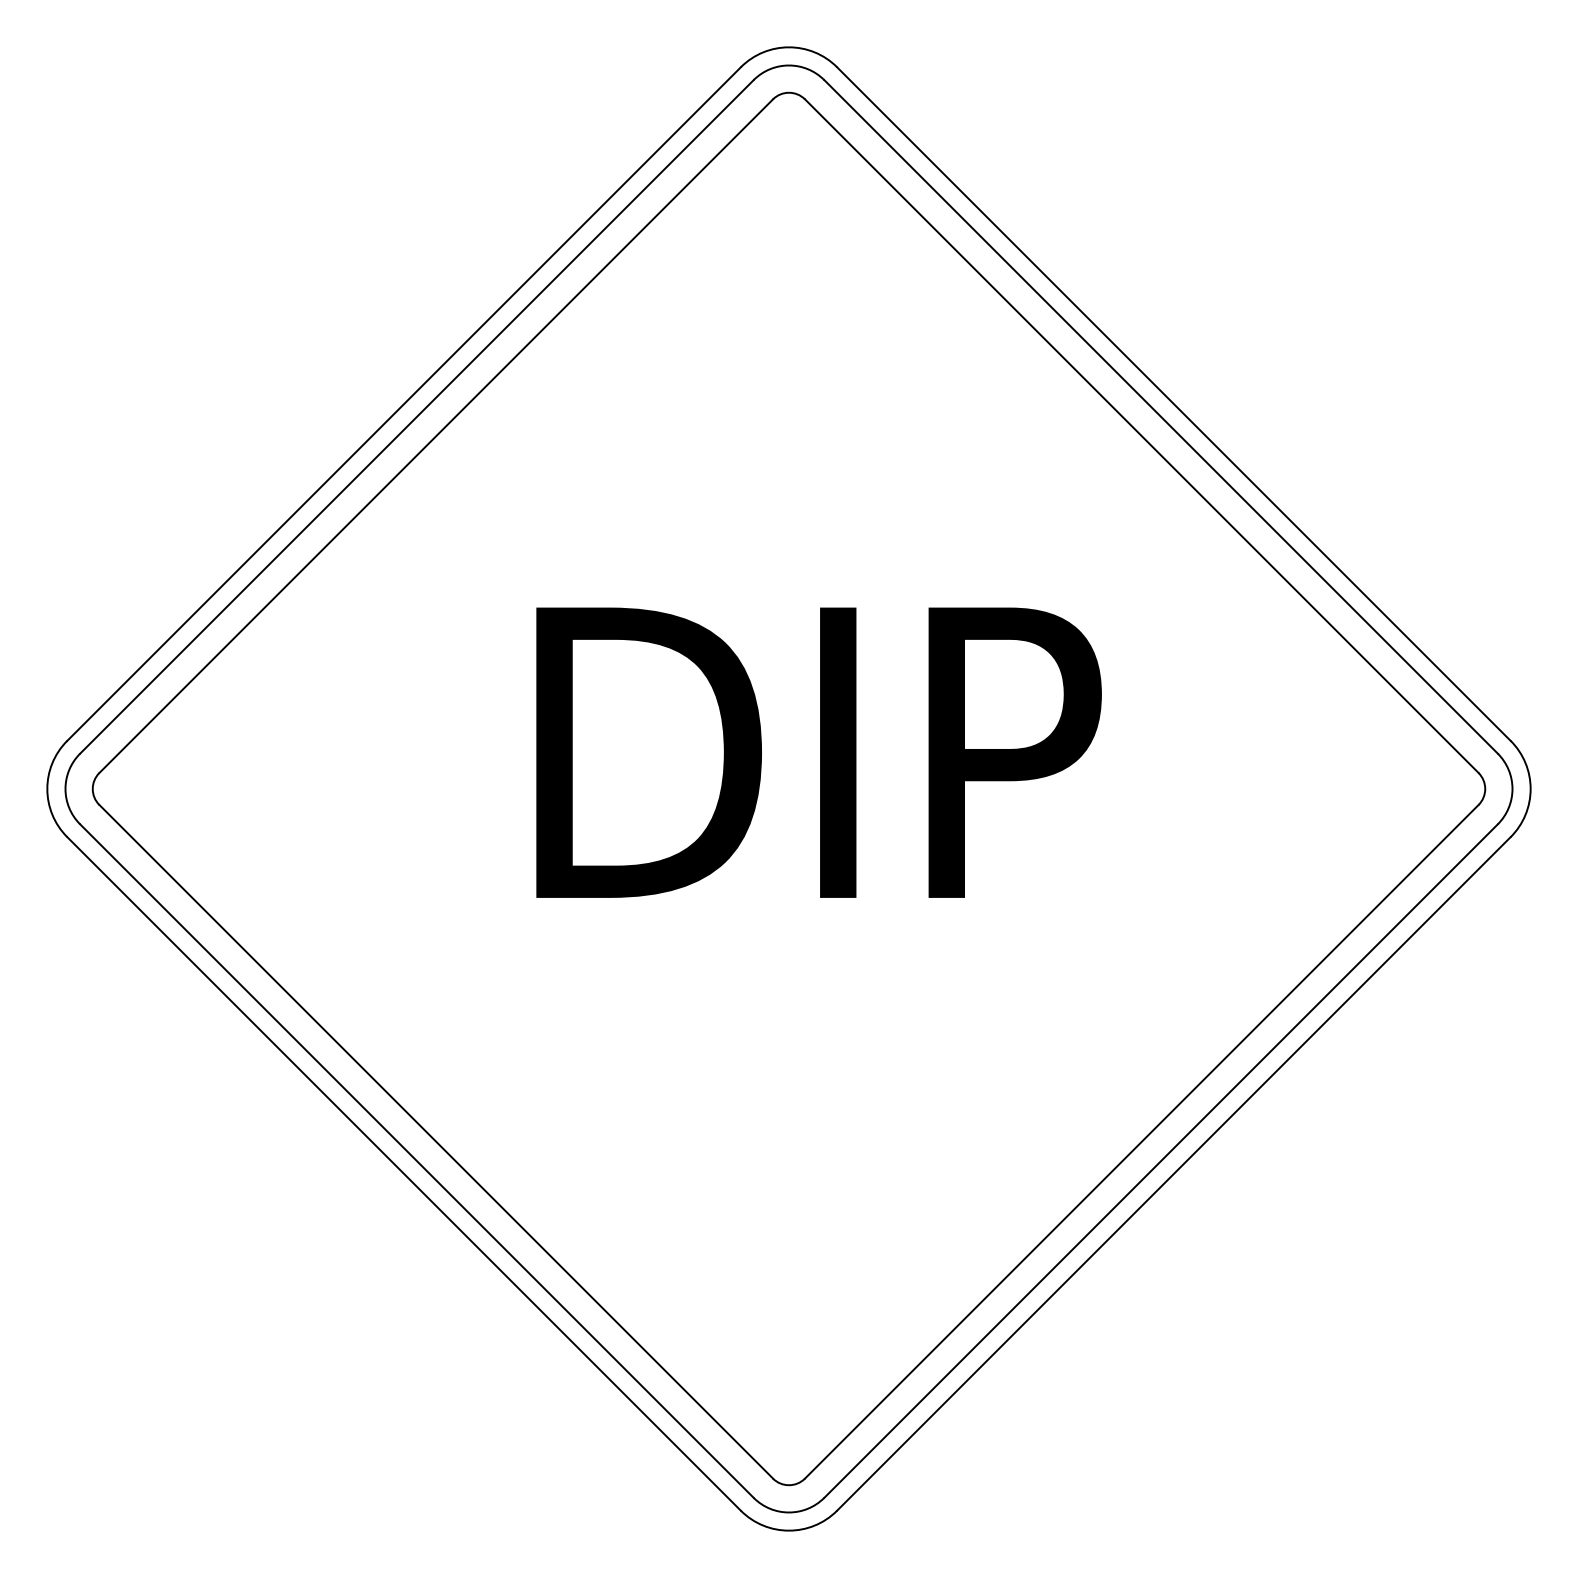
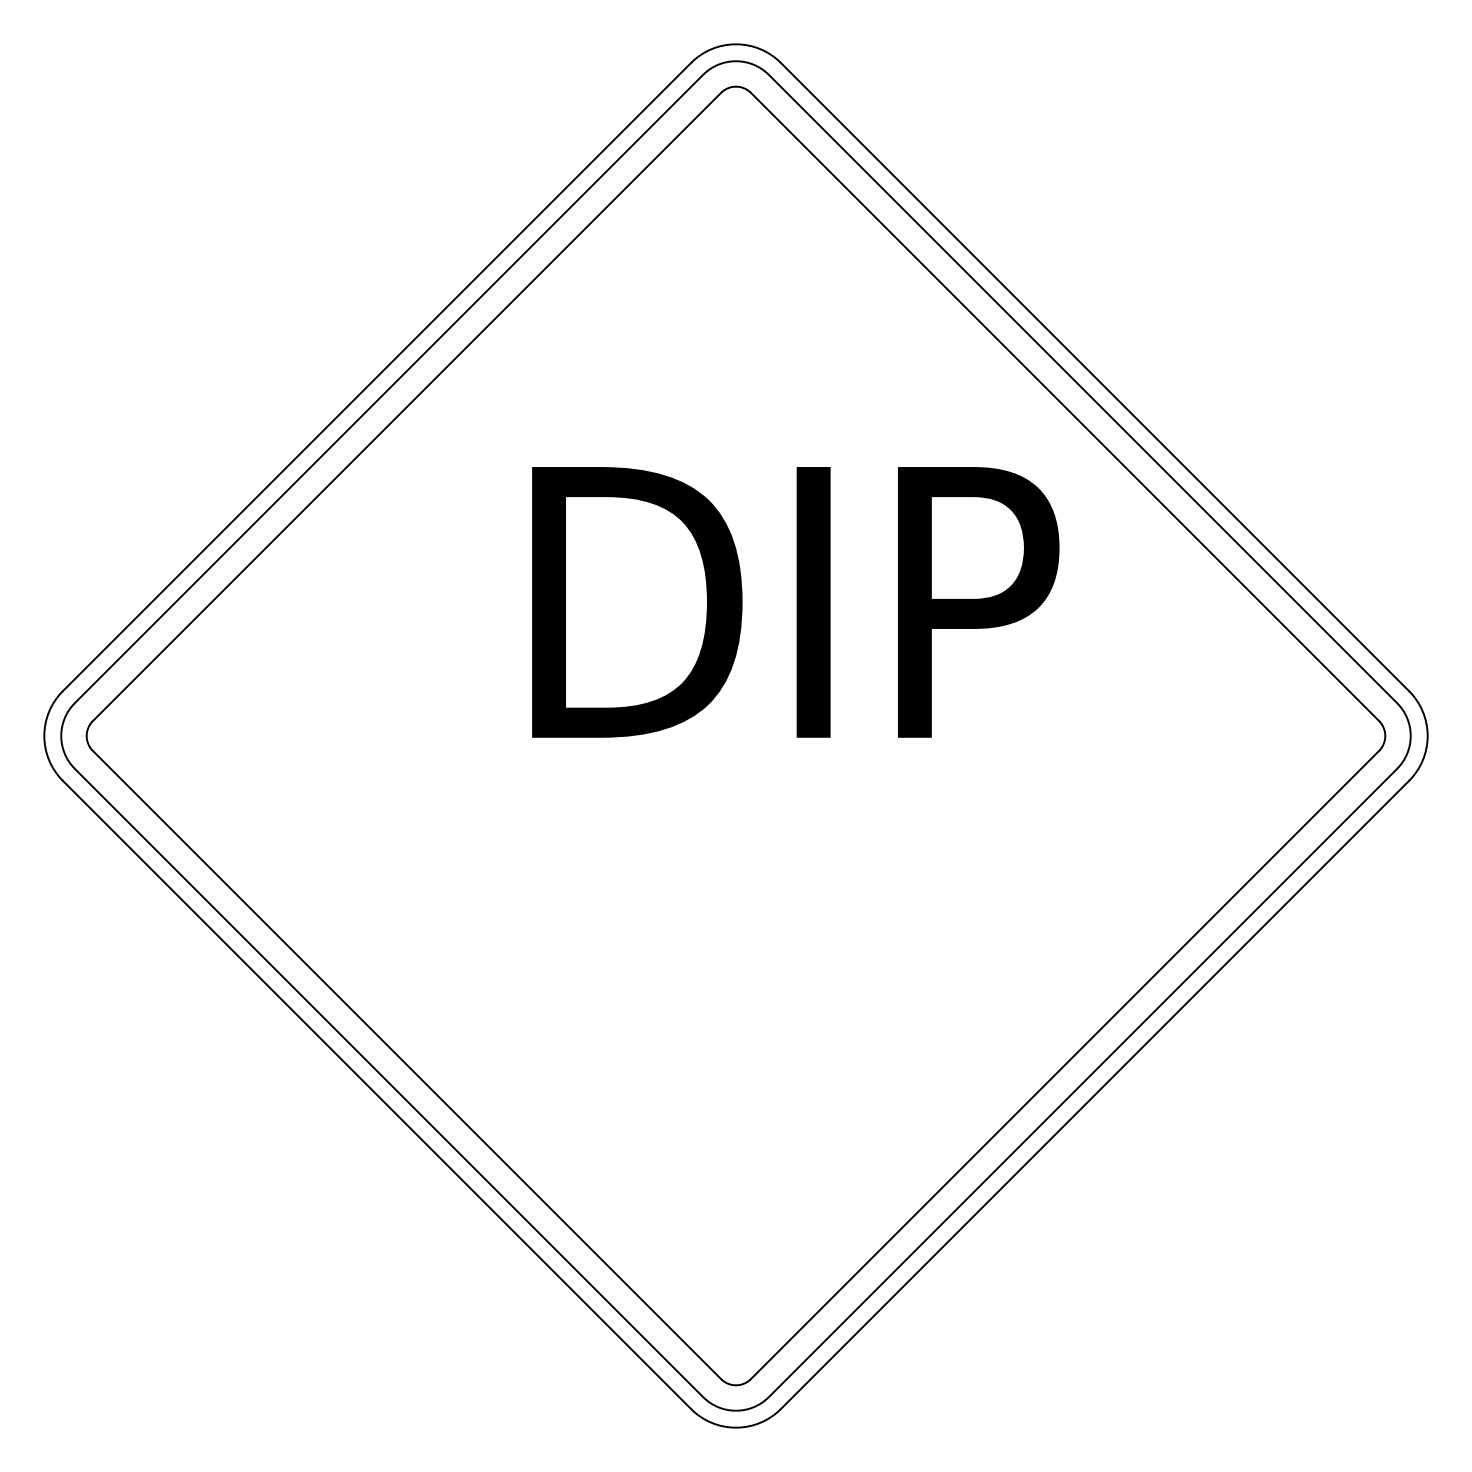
text: (818, 752) -> (795, 602), moved

